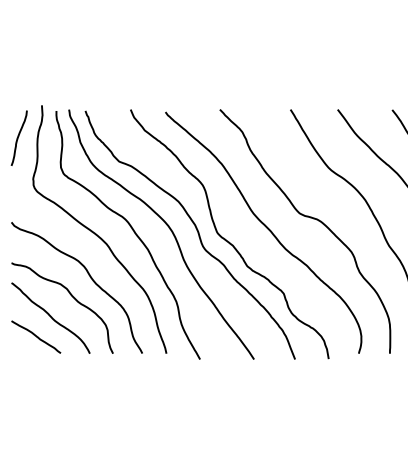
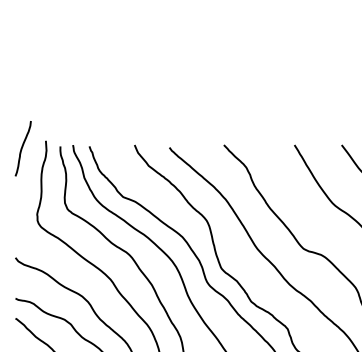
curve: (18, 137) -> (22, 147), moved

